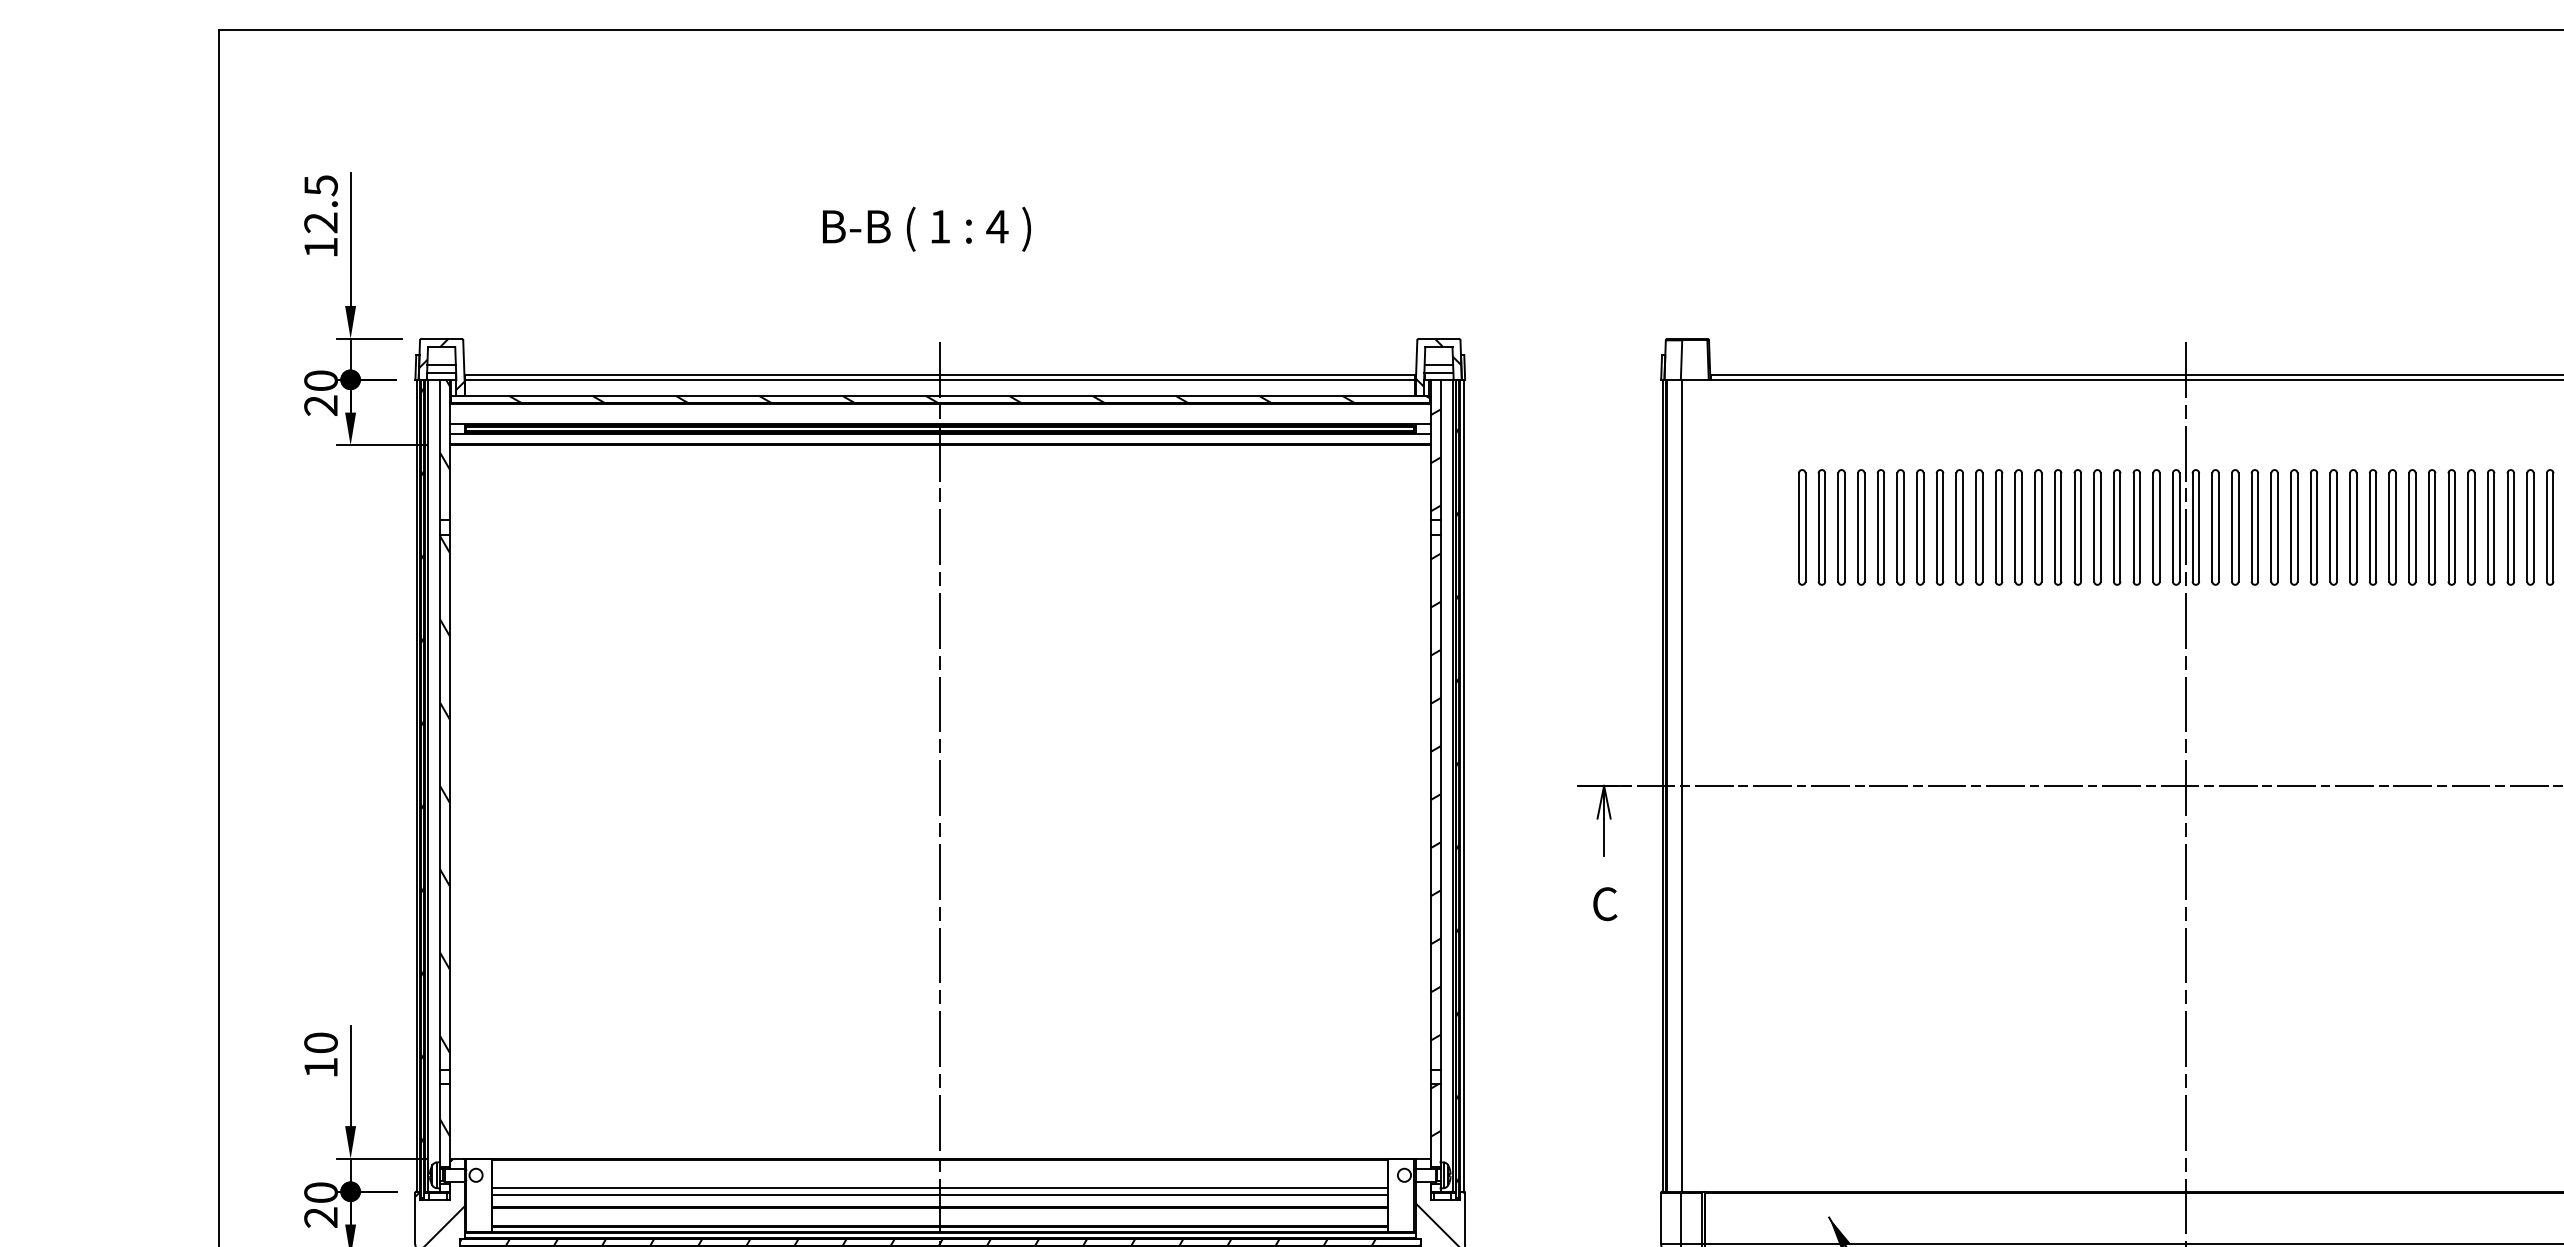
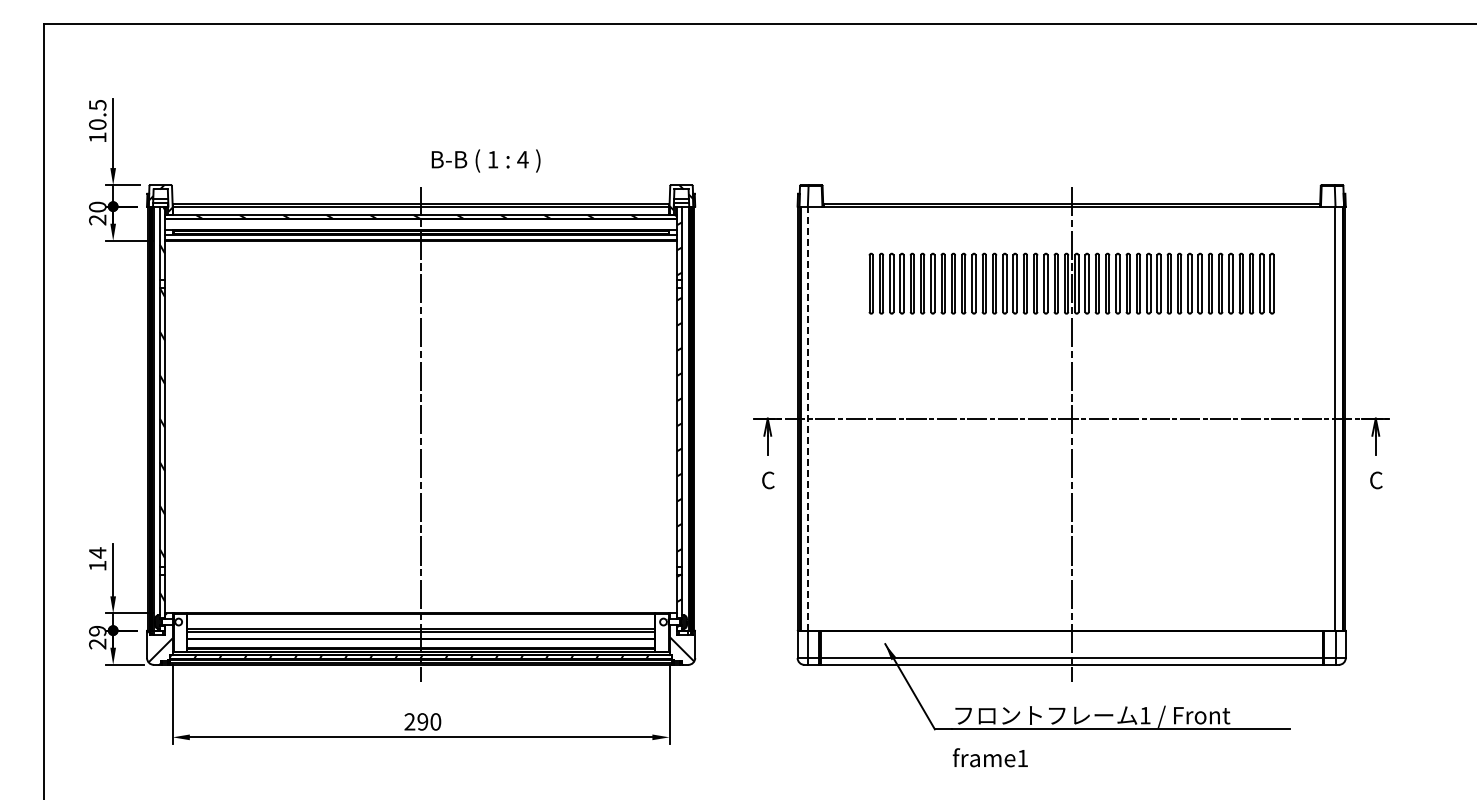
text: (320, 222) -> (97, 124), 12.5 -> 10.5
text: (925, 228) -> (485, 160), moved
line: (1682, 785) -> (808, 418), solid -> dashed
text: (320, 1042) -> (97, 552), 10 -> 14
text: (320, 1191) -> (97, 630), 20 -> 29

